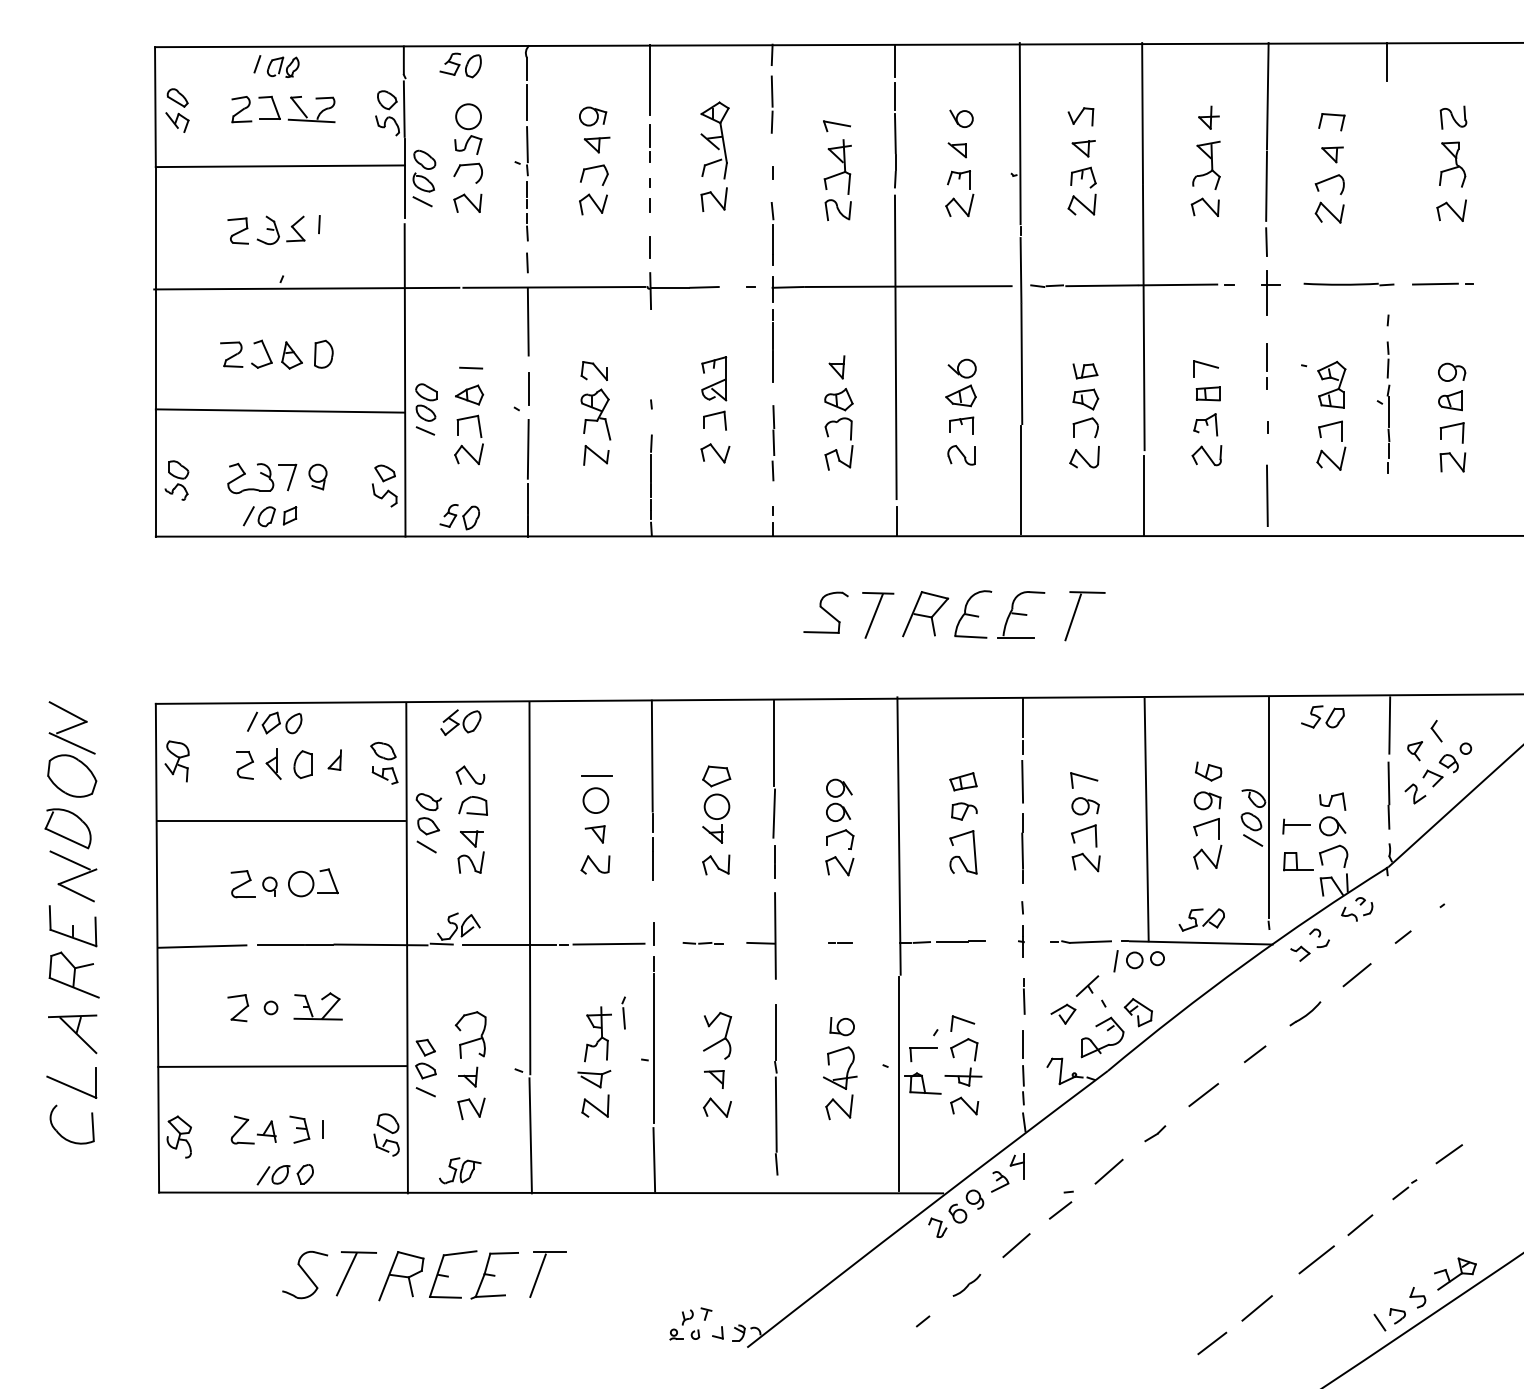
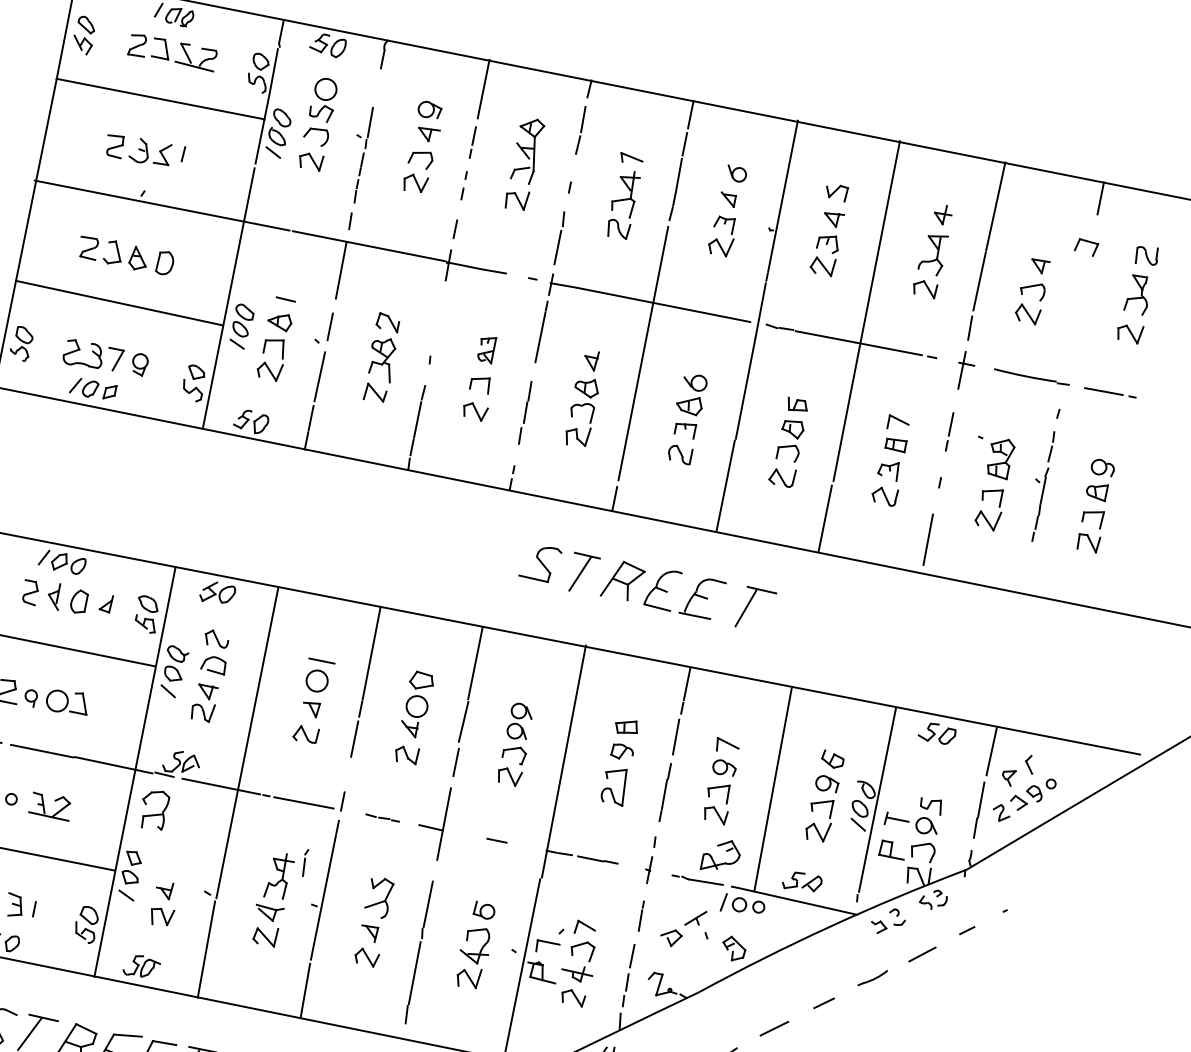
line: (527, 102) -> (377, 87), removed
part: (1331, 115) -> (1087, 241), moved
part: (714, 378) -> (486, 349), size x0.7
part: (1107, 1031) -> (726, 851), moved
part: (470, 1034) -> (153, 809), moved

